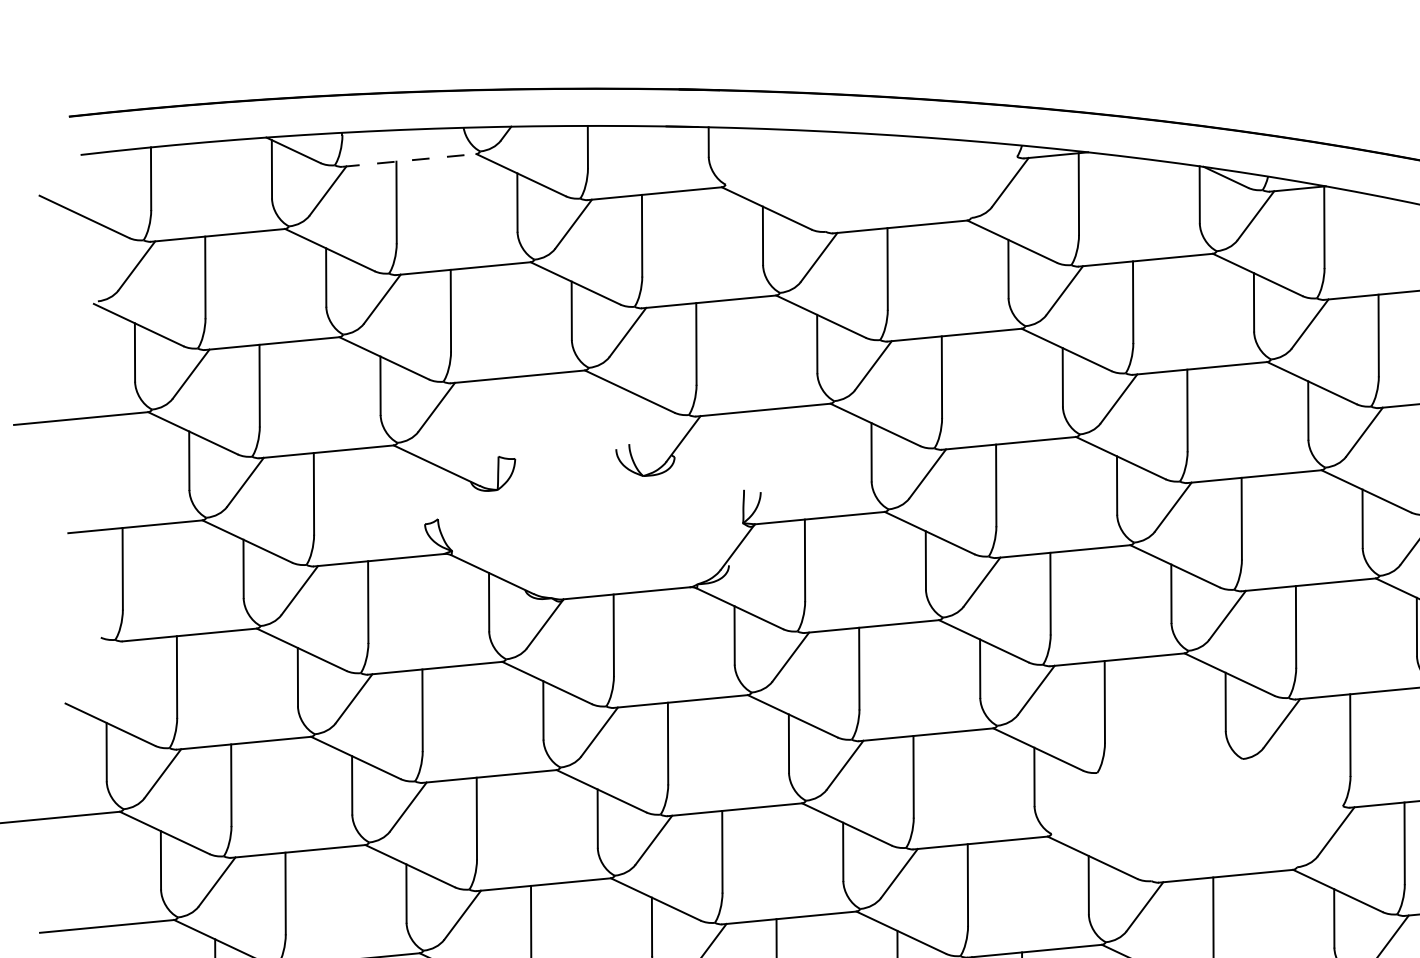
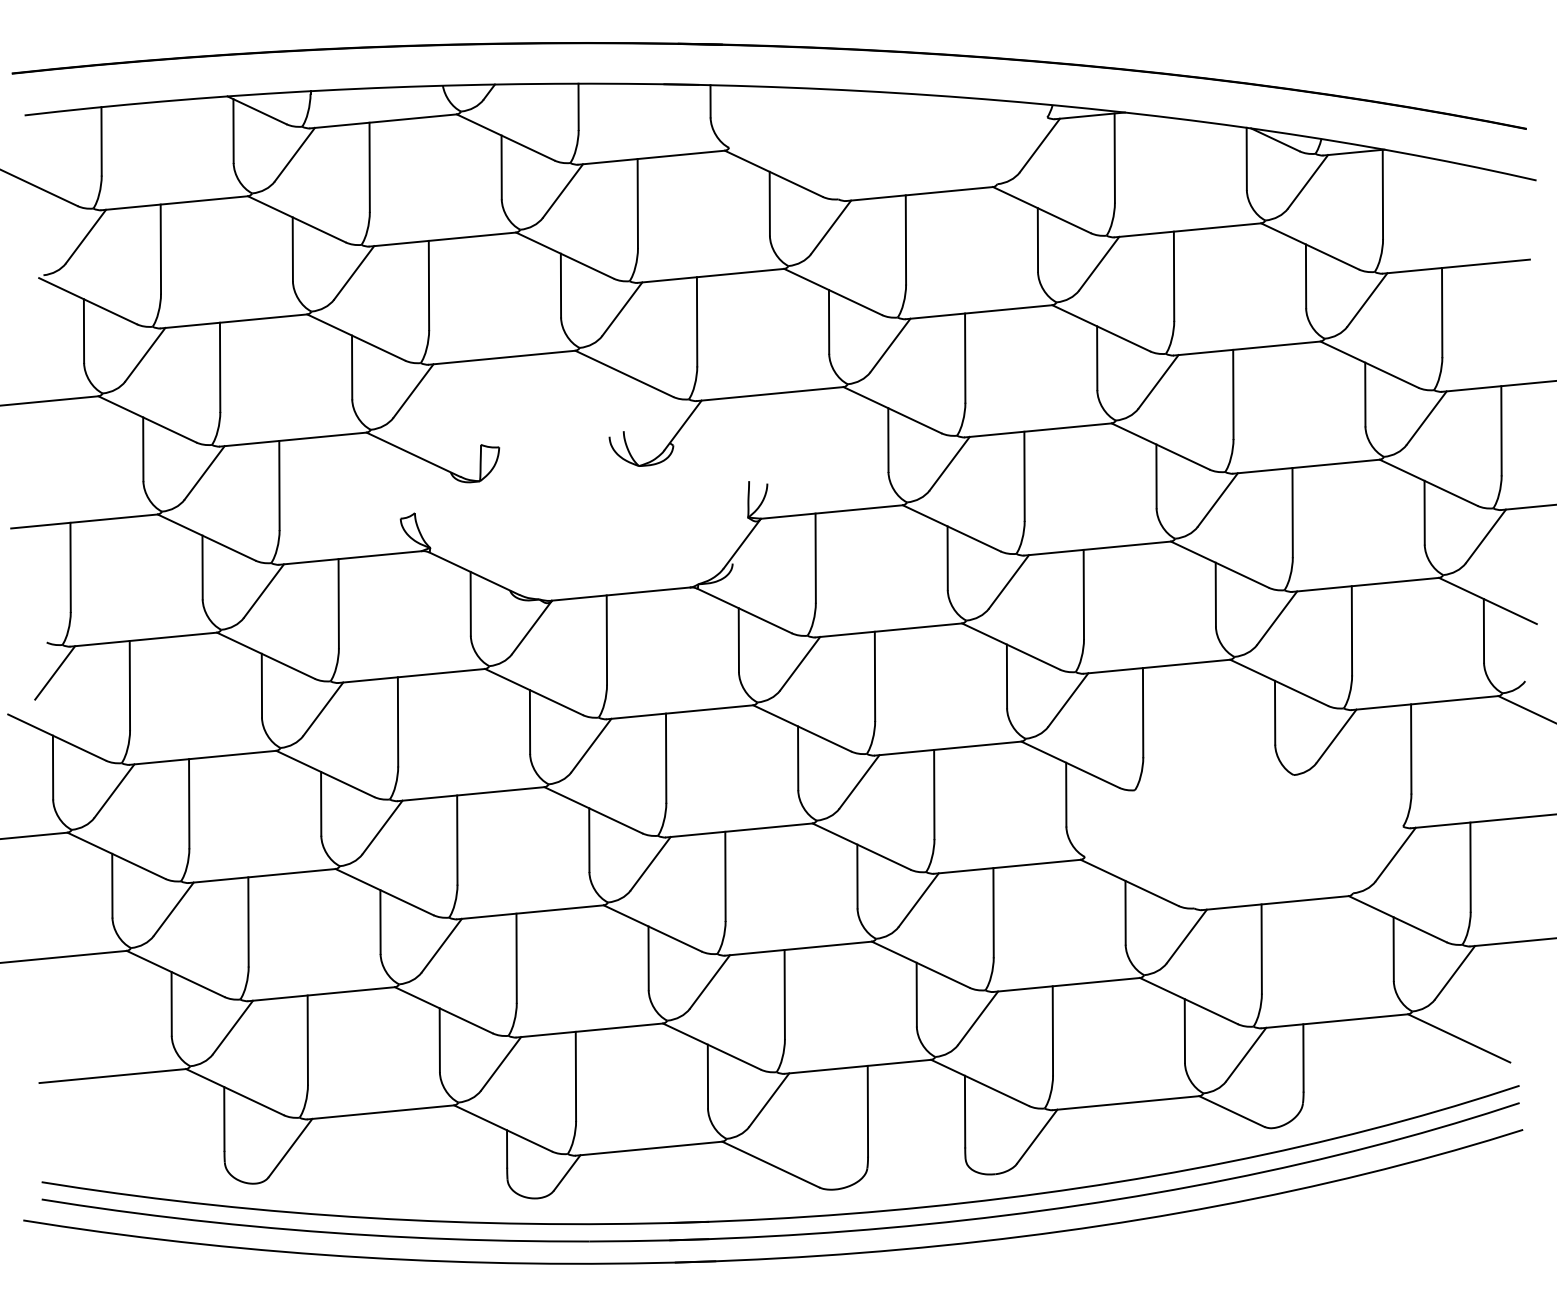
line: (409, 160) -> (383, 121), dashed -> solid
line: (108, 665) -> (55, 672), added

